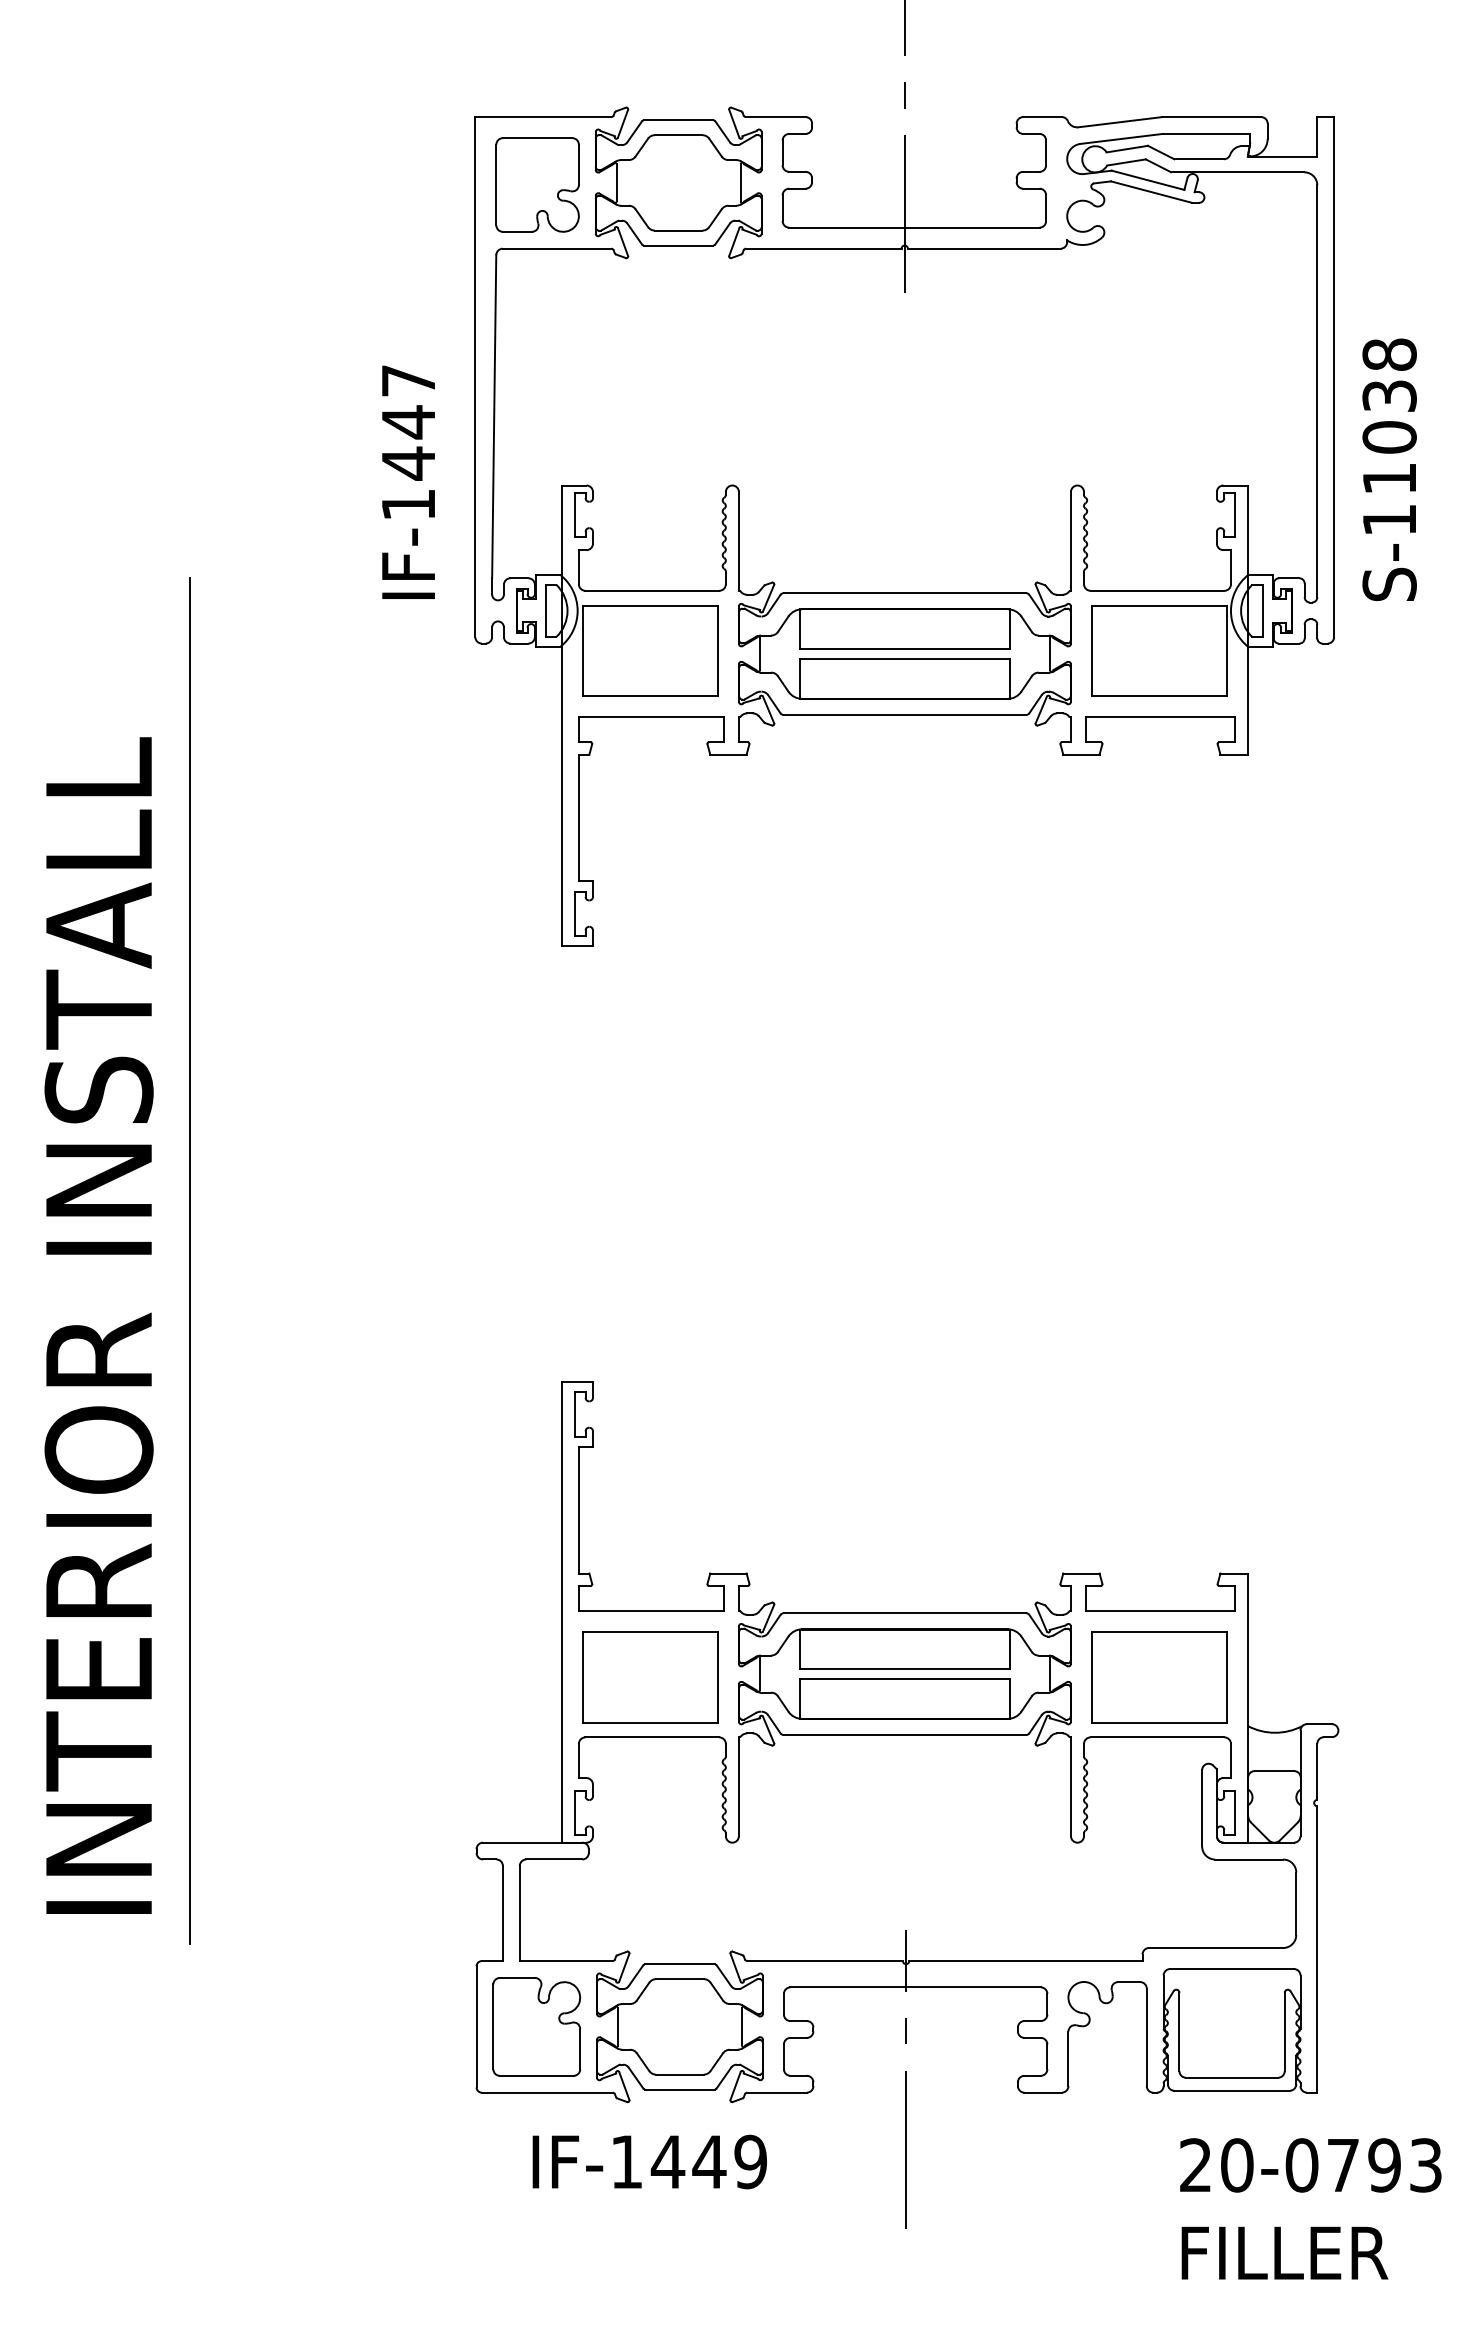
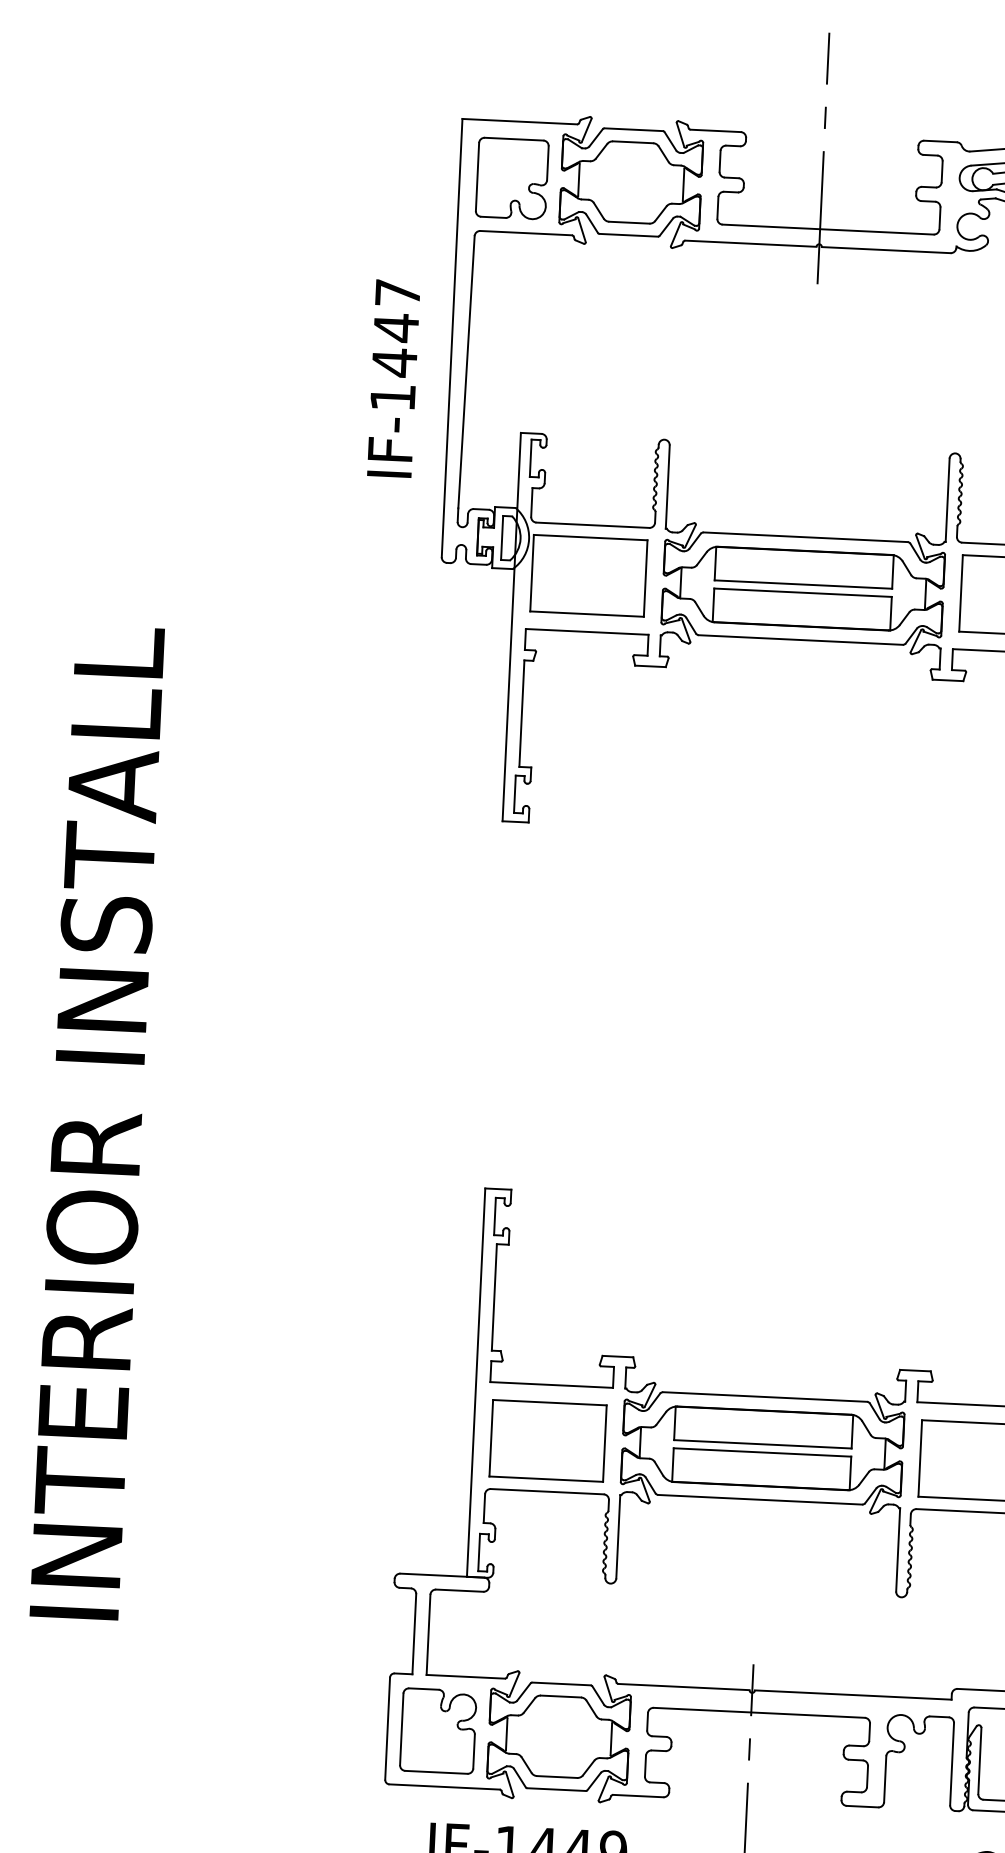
text: (408, 481) -> (393, 377), moved
line: (190, 1260) -> (176, 1071), removed

